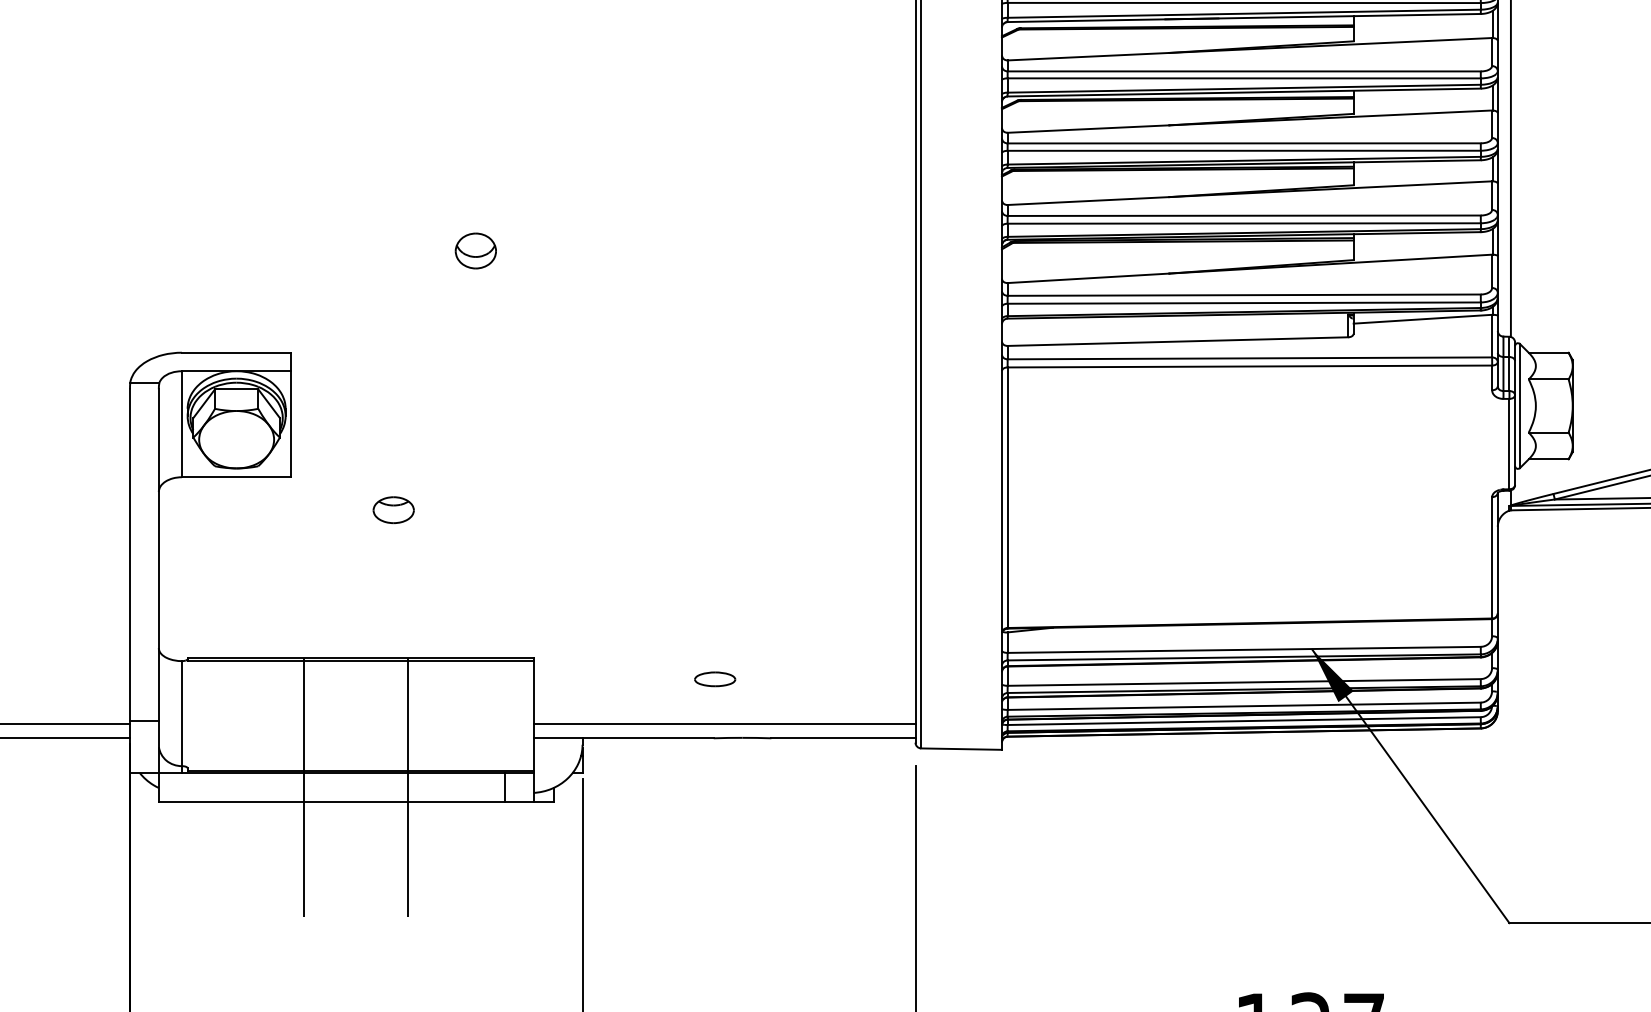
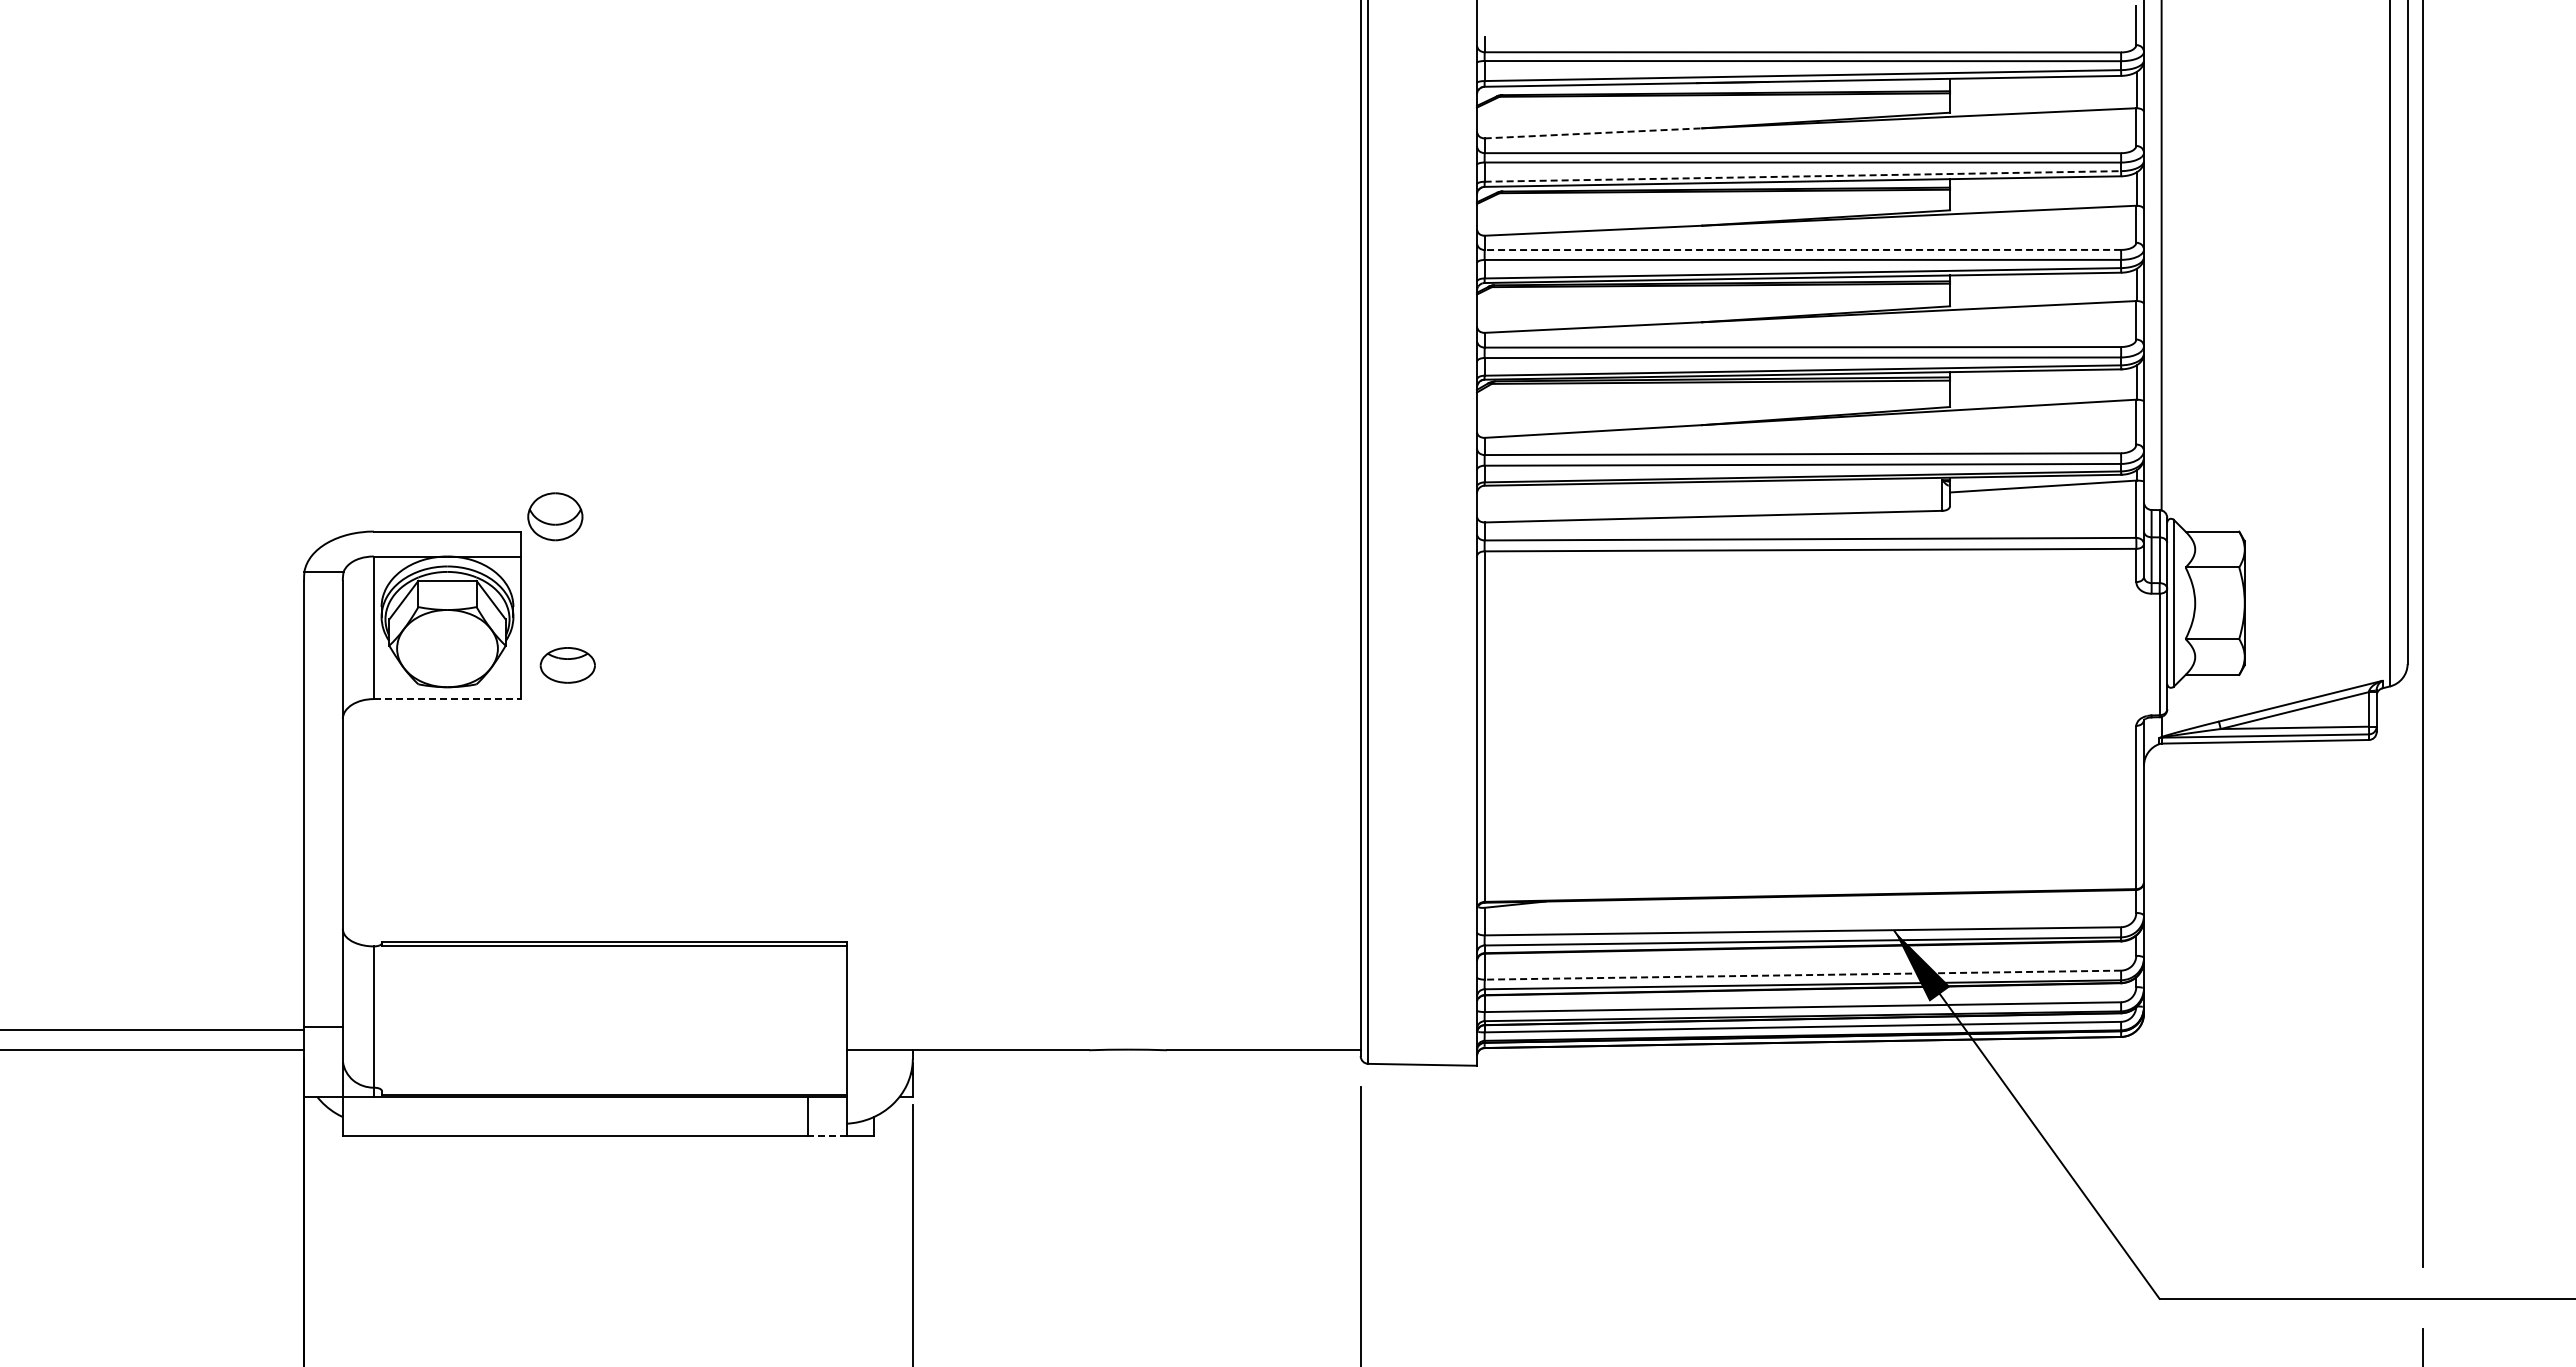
line: (1088, 56) -> (1593, 133), solid -> dashed
line: (1244, 88) -> (1803, 176), solid -> dashed
line: (1243, 143) -> (1802, 249), solid -> dashed
part: (476, 250) -> (555, 516), moved
line: (236, 477) -> (447, 699), solid -> dashed
part: (393, 510) -> (567, 665), moved
part: (715, 679) -> (1091, 970), removed
line: (1243, 682) -> (1802, 975), solid -> dashed
line: (724, 723) -> (1103, 1030), removed
line: (304, 786) -> (538, 1115), removed
line: (408, 786) -> (678, 1115), removed
line: (519, 801) -> (827, 1135), solid -> dashed

